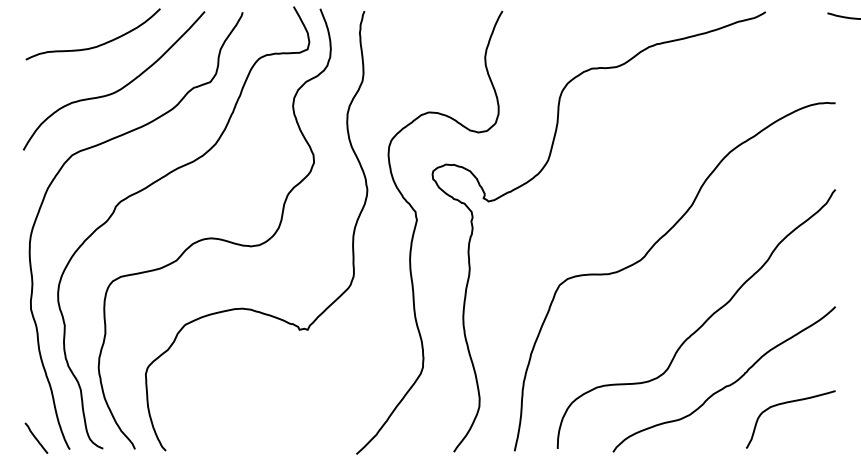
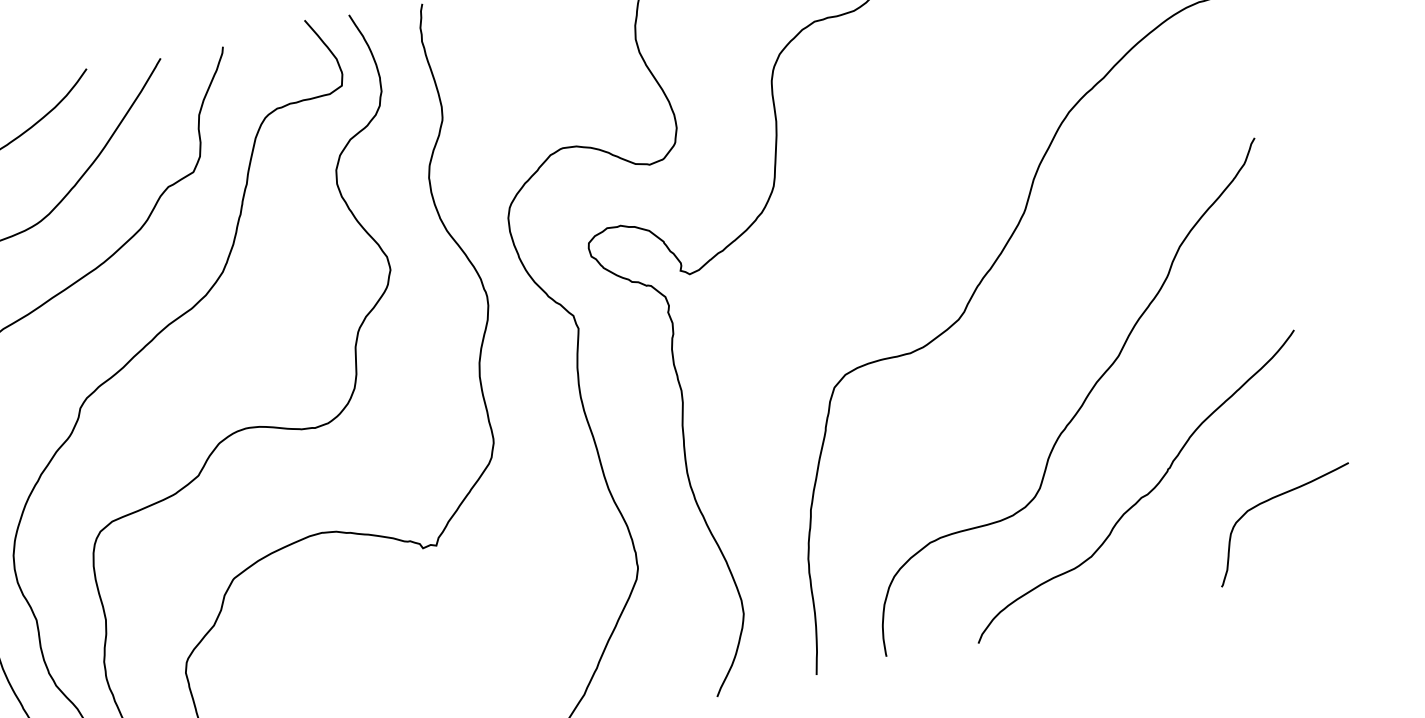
curve: (787, 403) -> (1274, 499), moved

